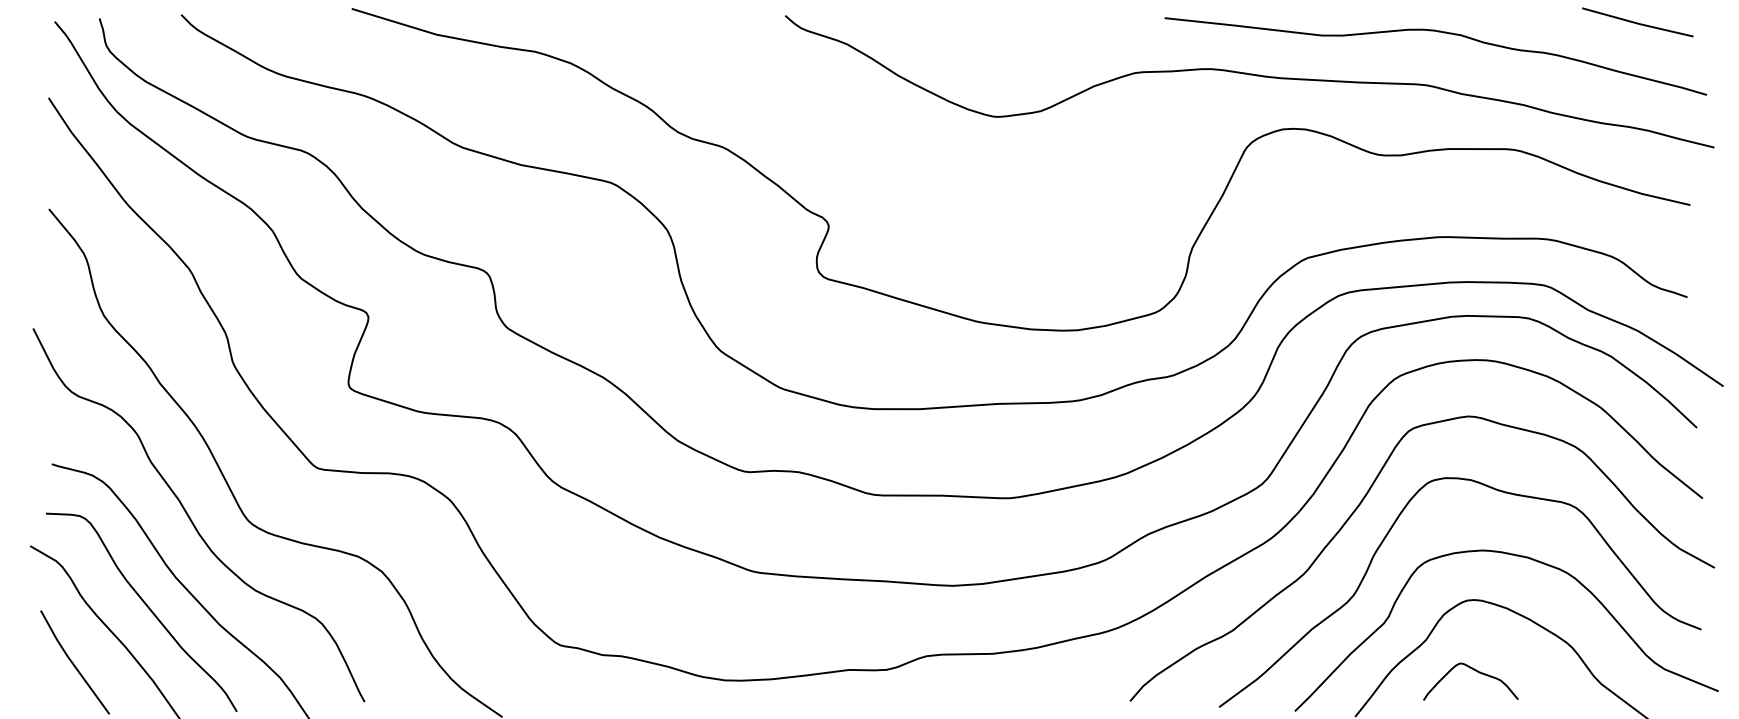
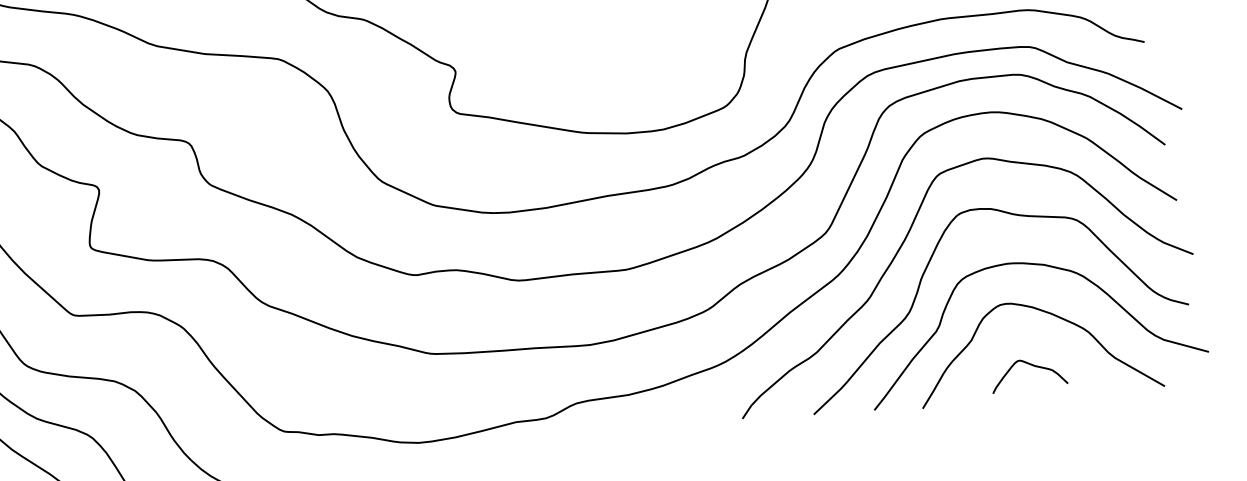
curve: (1475, 671) -> (1031, 365), moved

